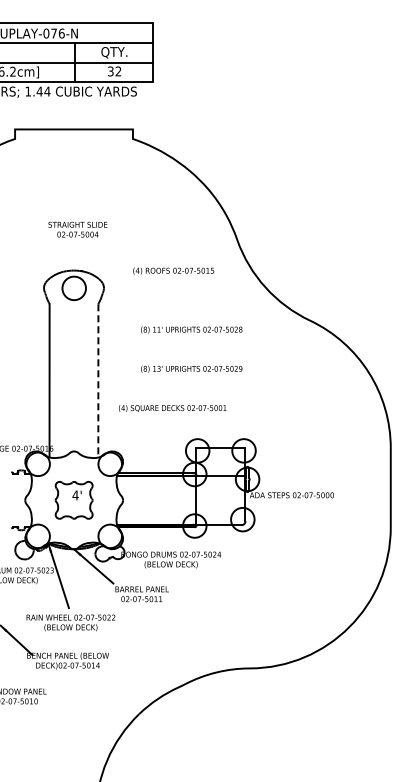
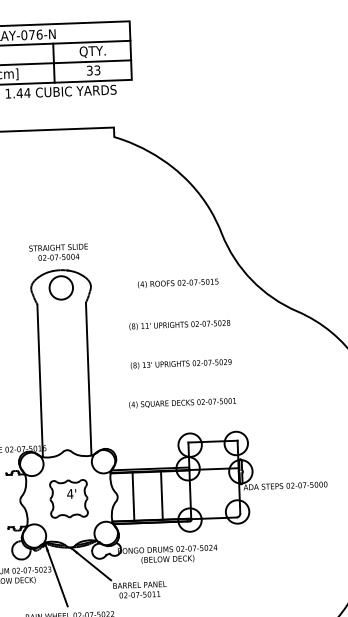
text: (118, 71) -> (97, 70), 32 -> 33
text: (77, 229) -> (58, 252), moved
text: (173, 270) -> (178, 282), moved
line: (98, 380) -> (88, 378), dashed -> solid
text: (172, 408) -> (182, 403), moved
line: (138, 500) -> (133, 496), added
line: (167, 500) -> (161, 495), added

